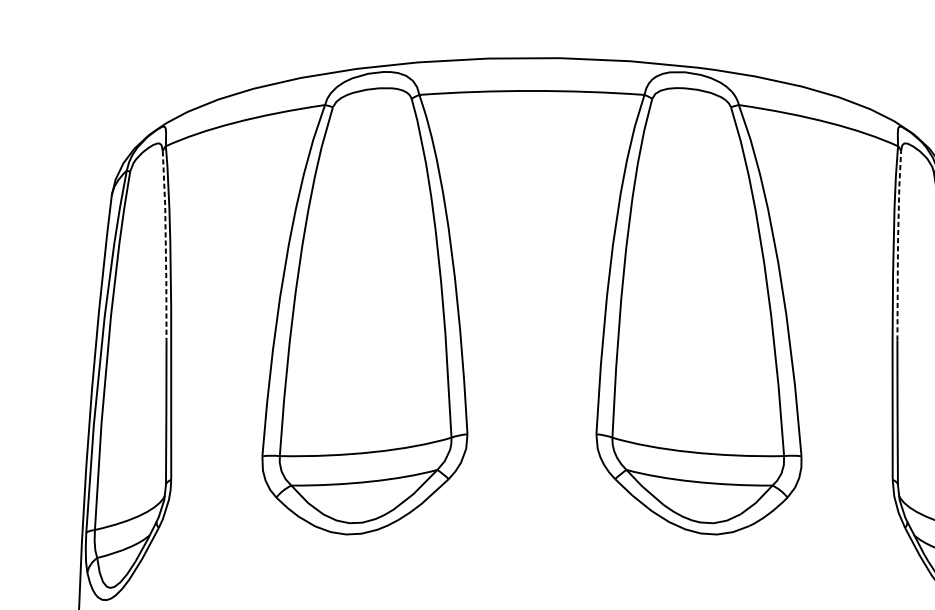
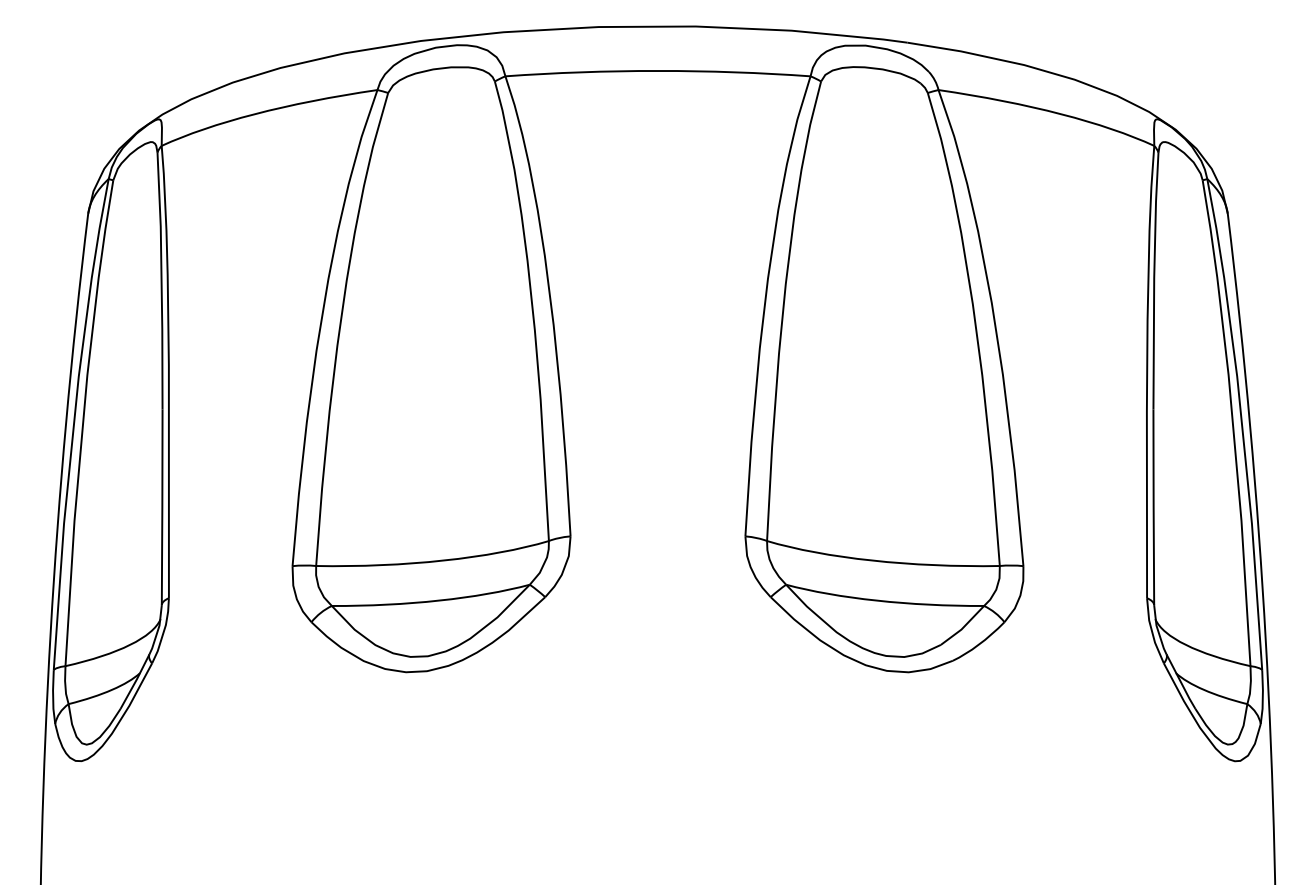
line: (898, 244) -> (1154, 279), dashed -> solid
line: (165, 246) -> (161, 281), dashed -> solid

